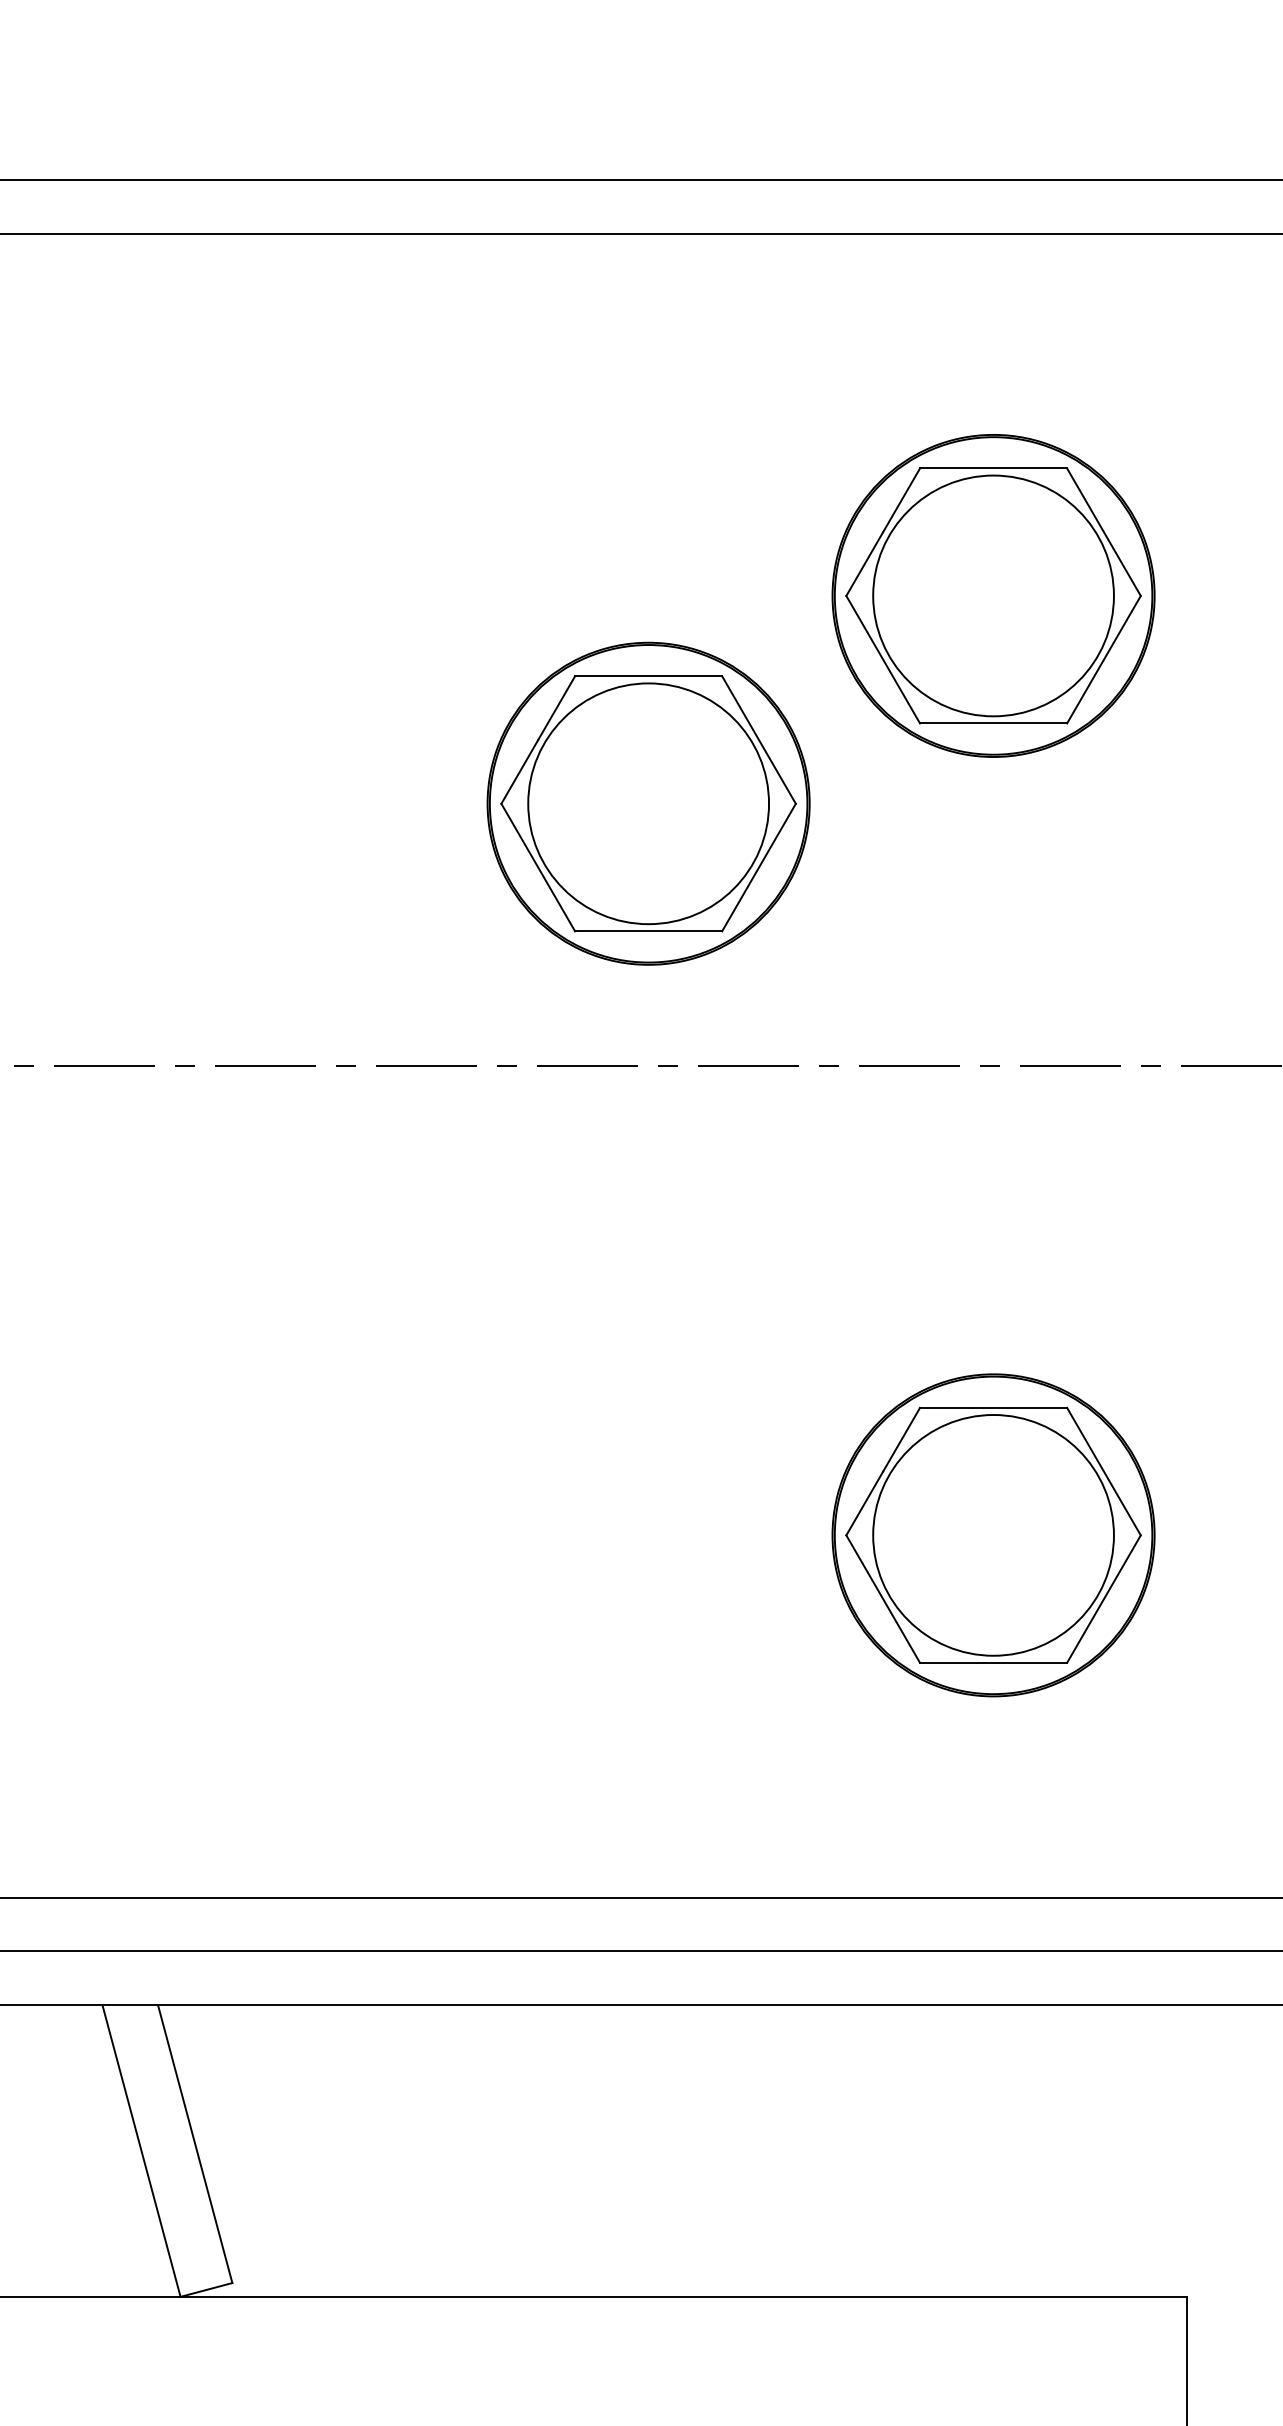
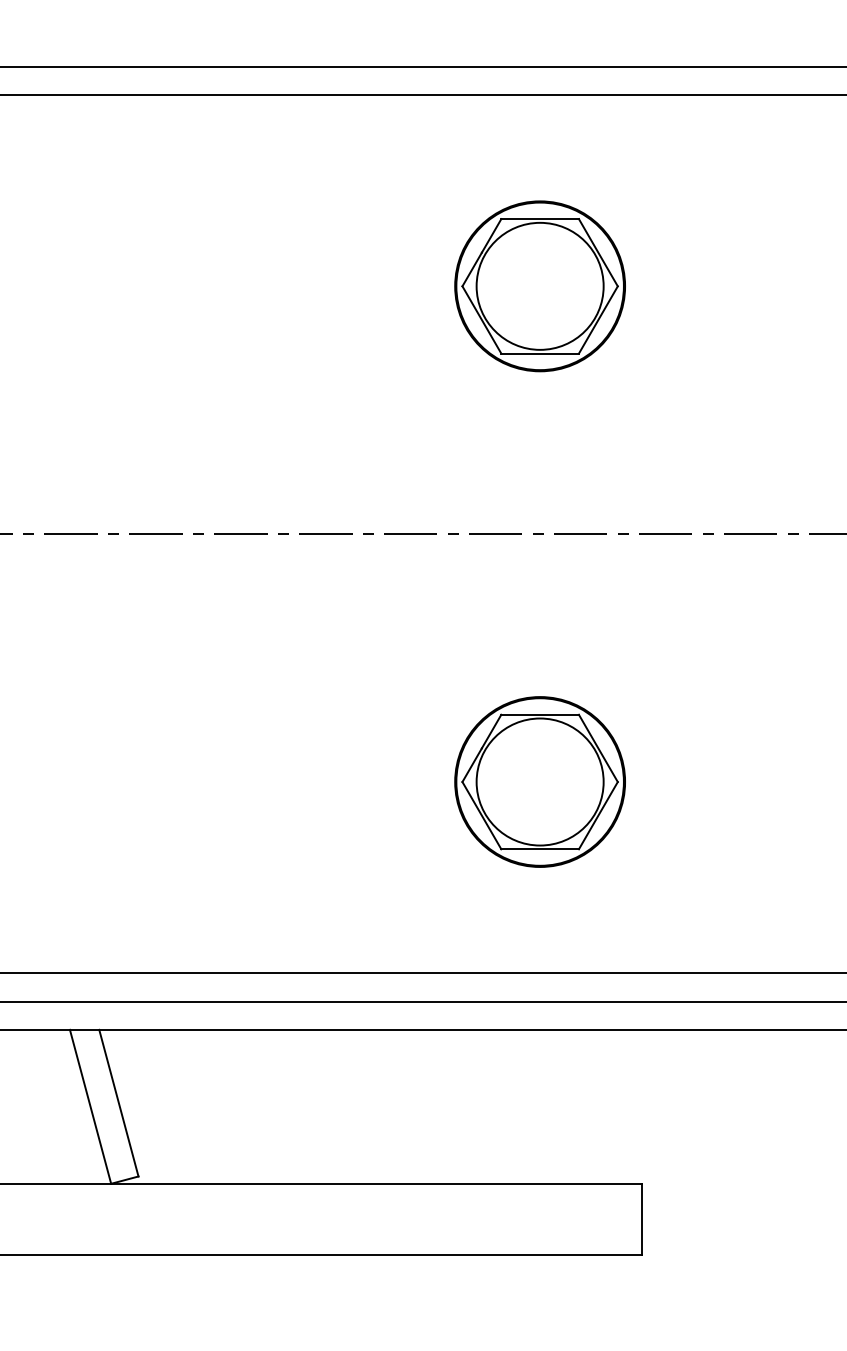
part: (647, 802) -> (357, 395), removed

